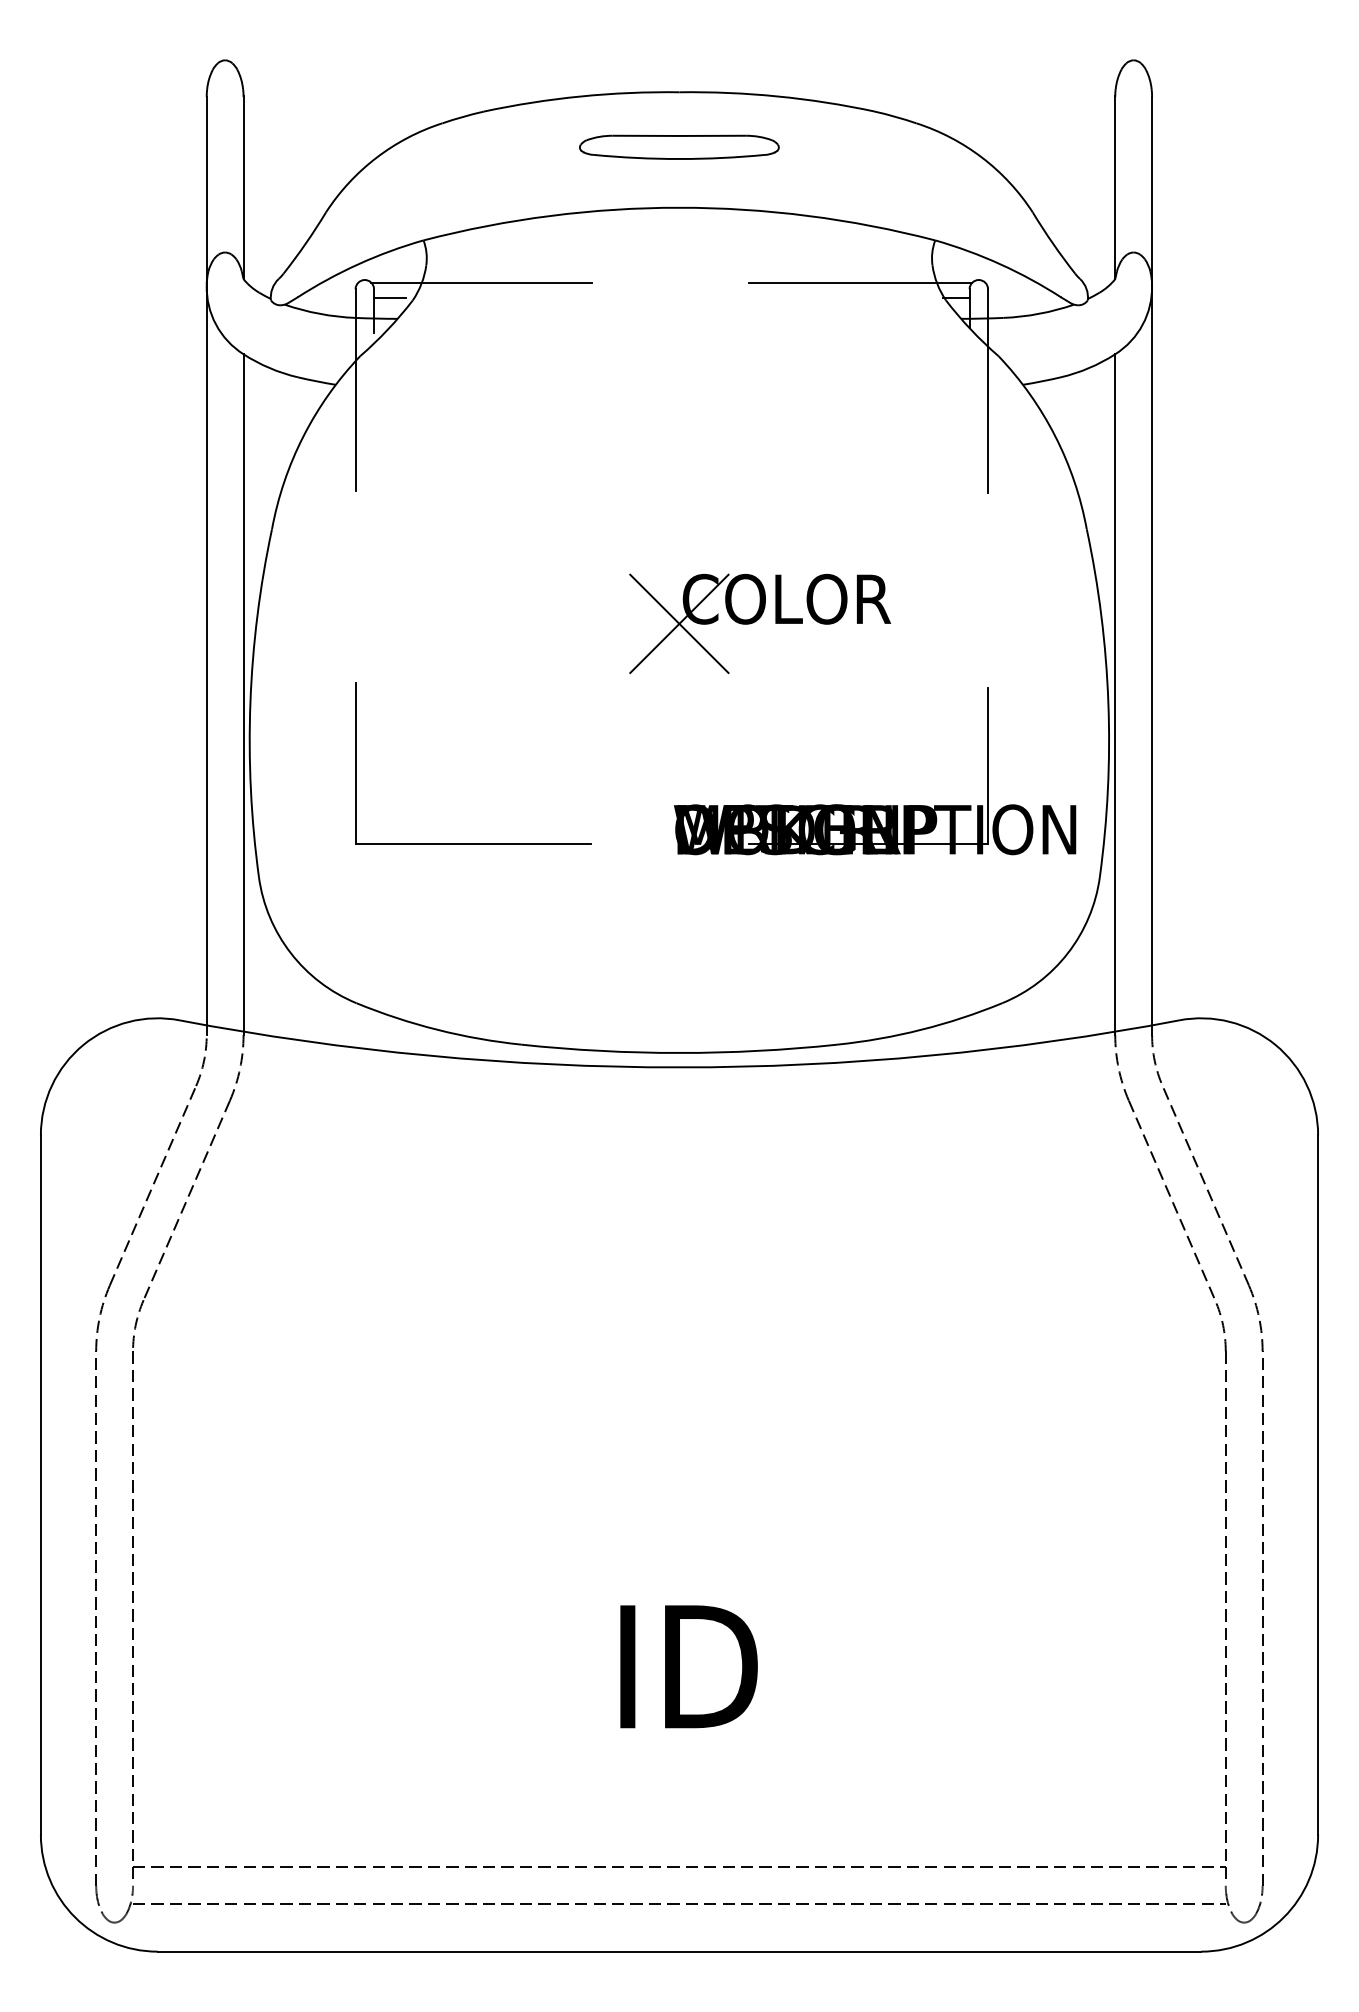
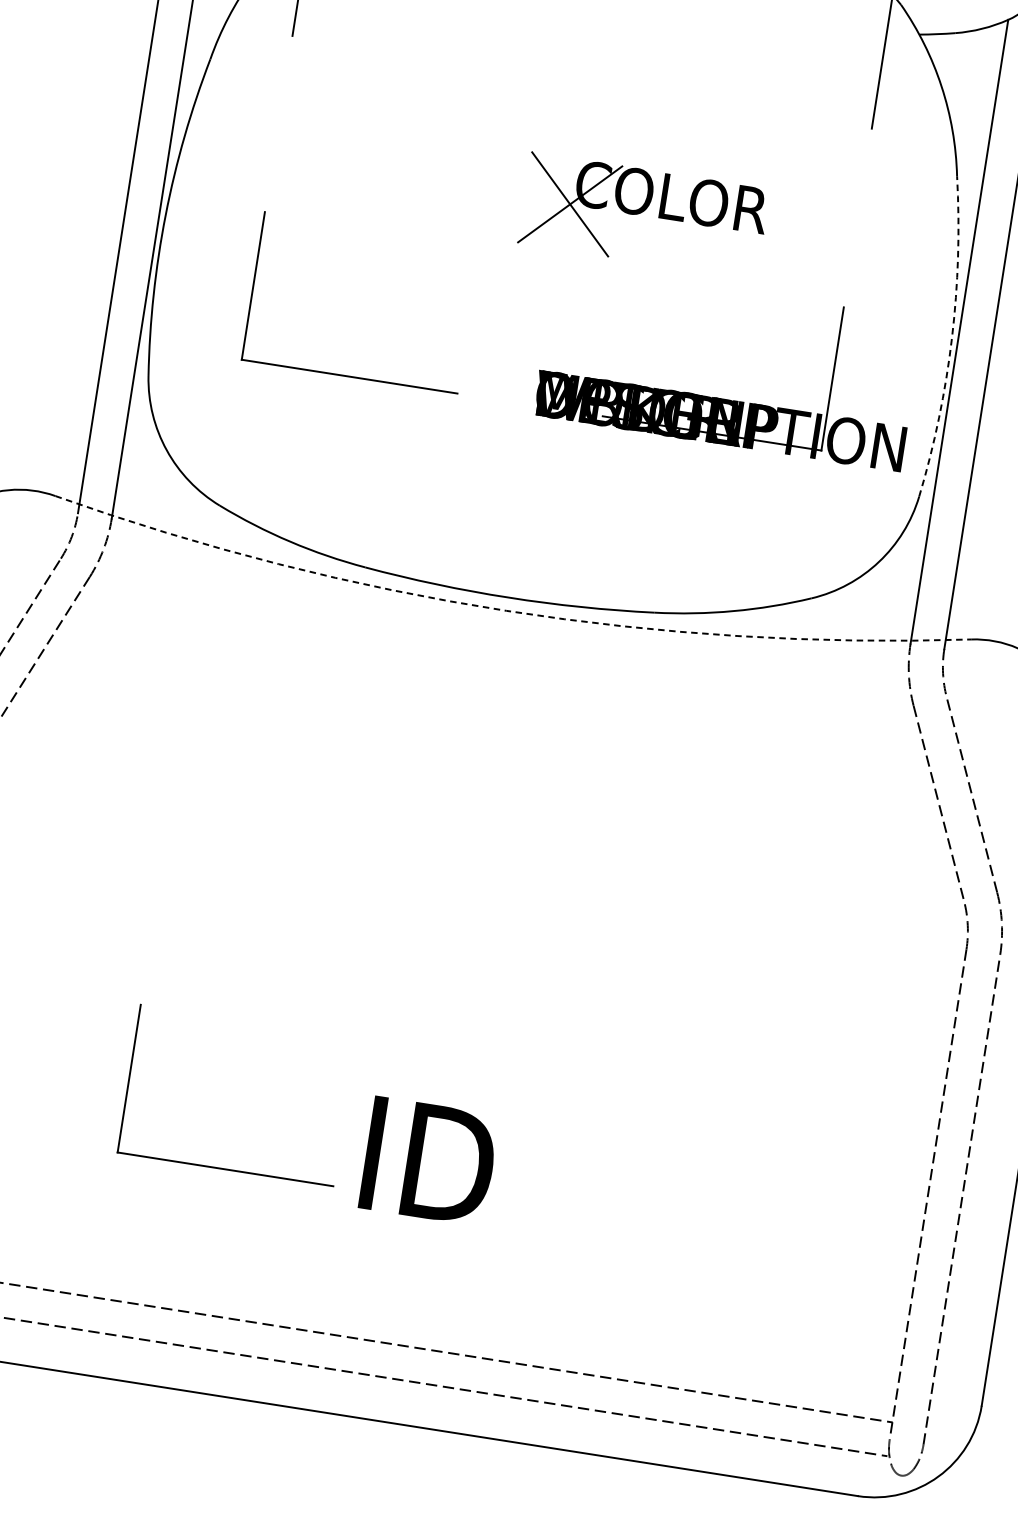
arc: (1108, 702) -> (952, 338), solid -> dashed
arc: (679, 1067) -> (506, 610), solid -> dashed
part: (473, 1708) -> (225, 1168), added

